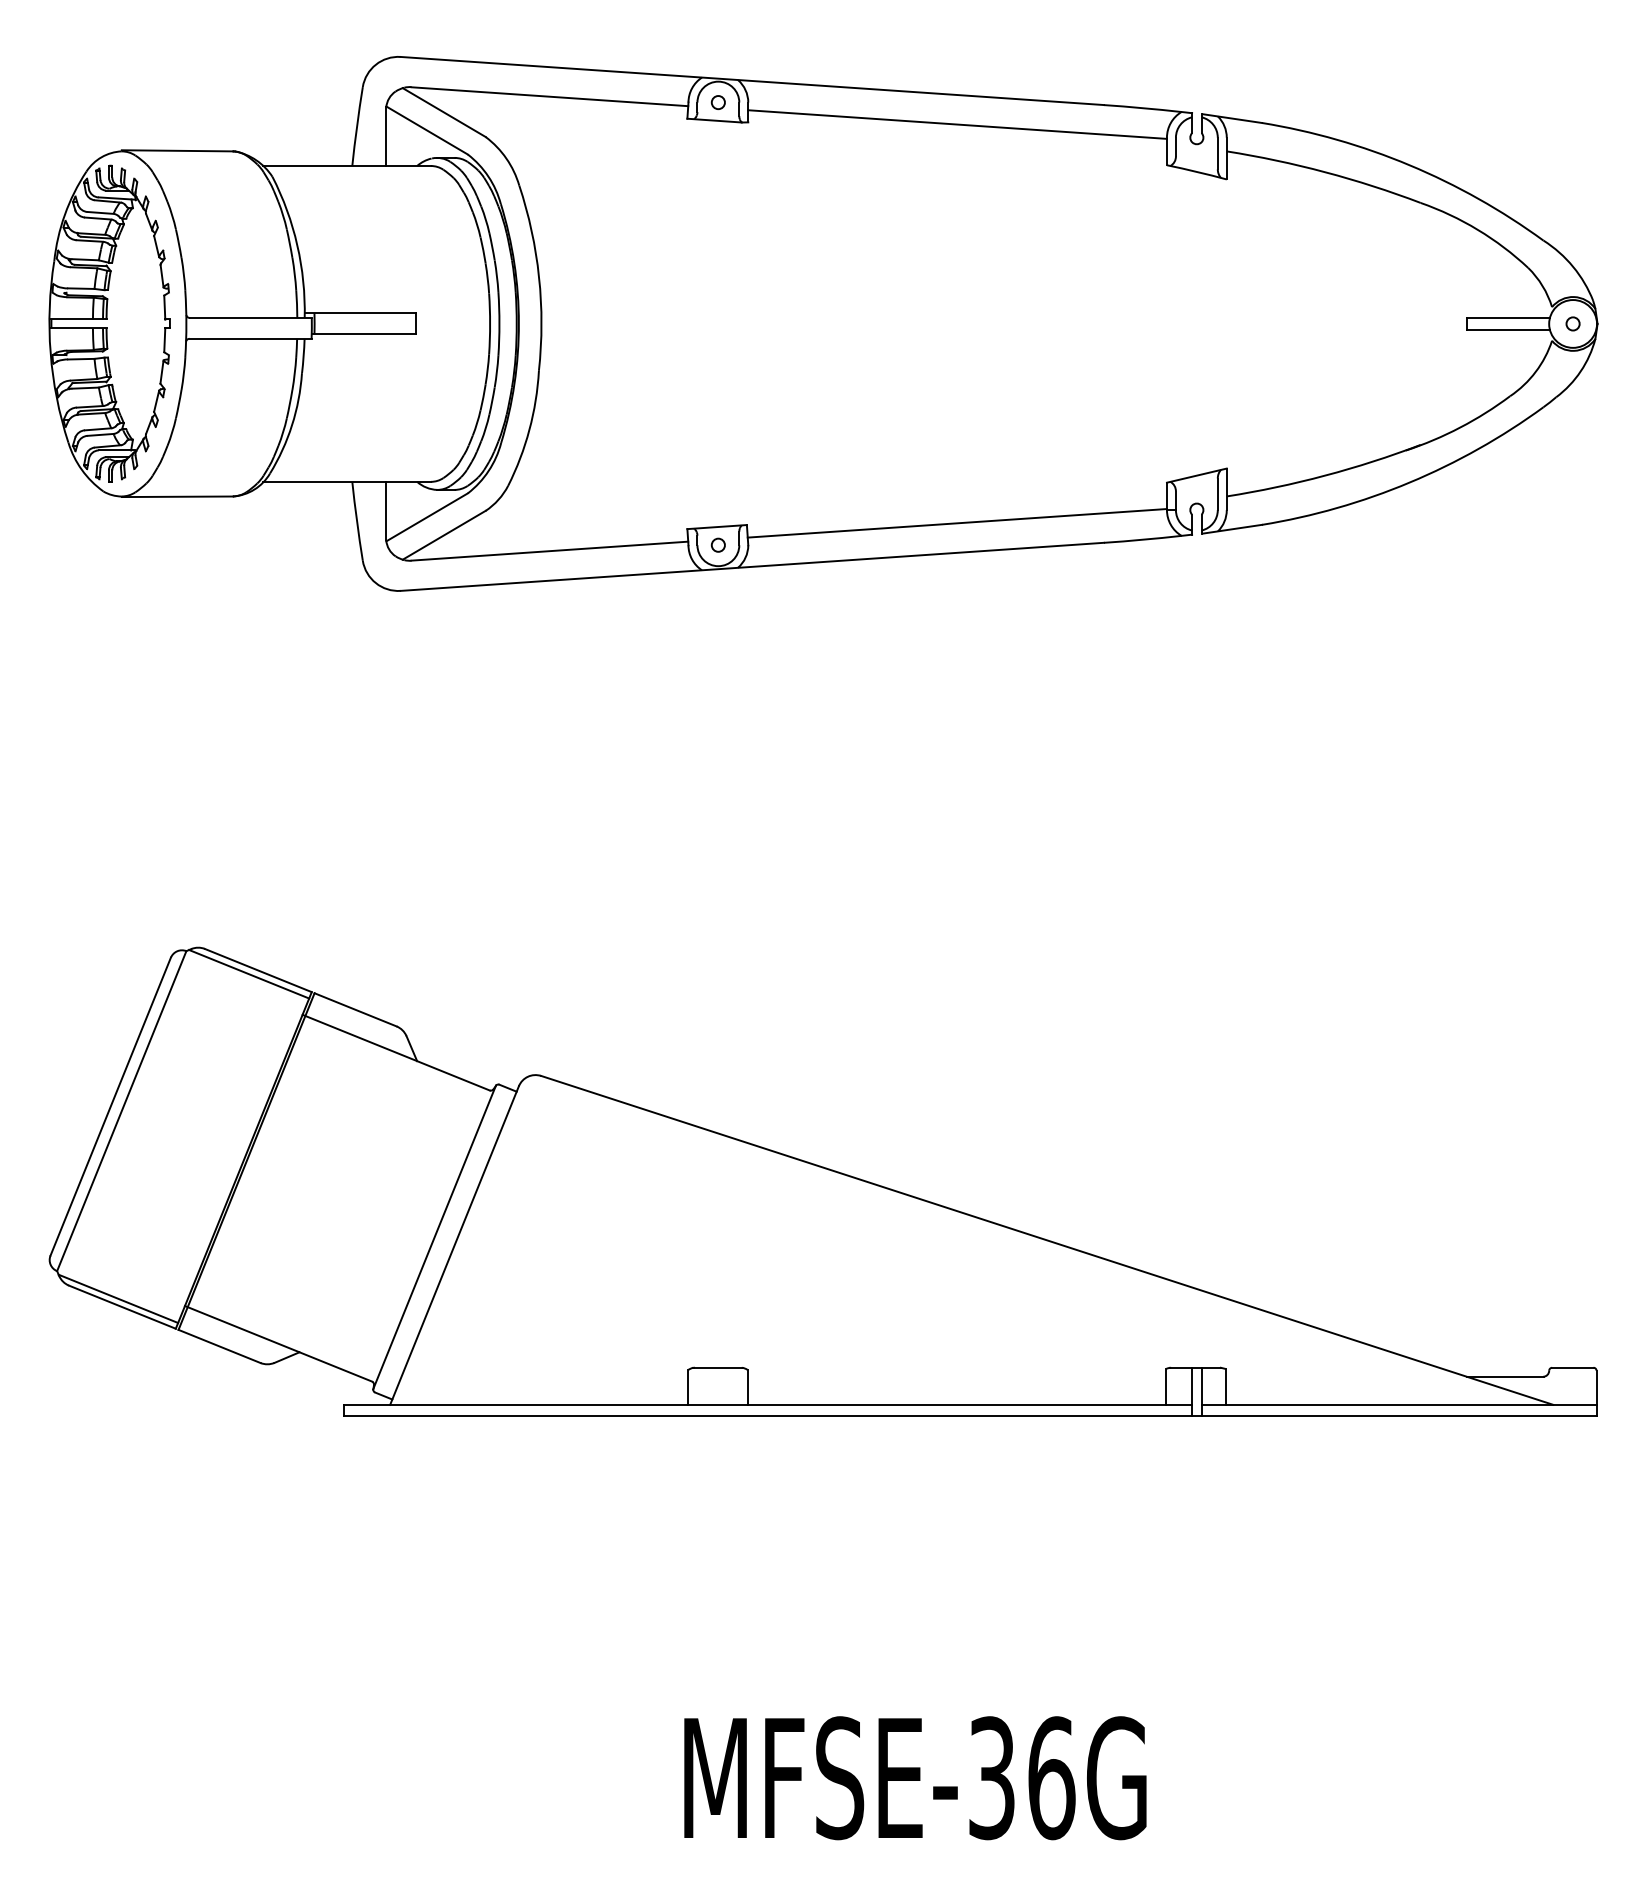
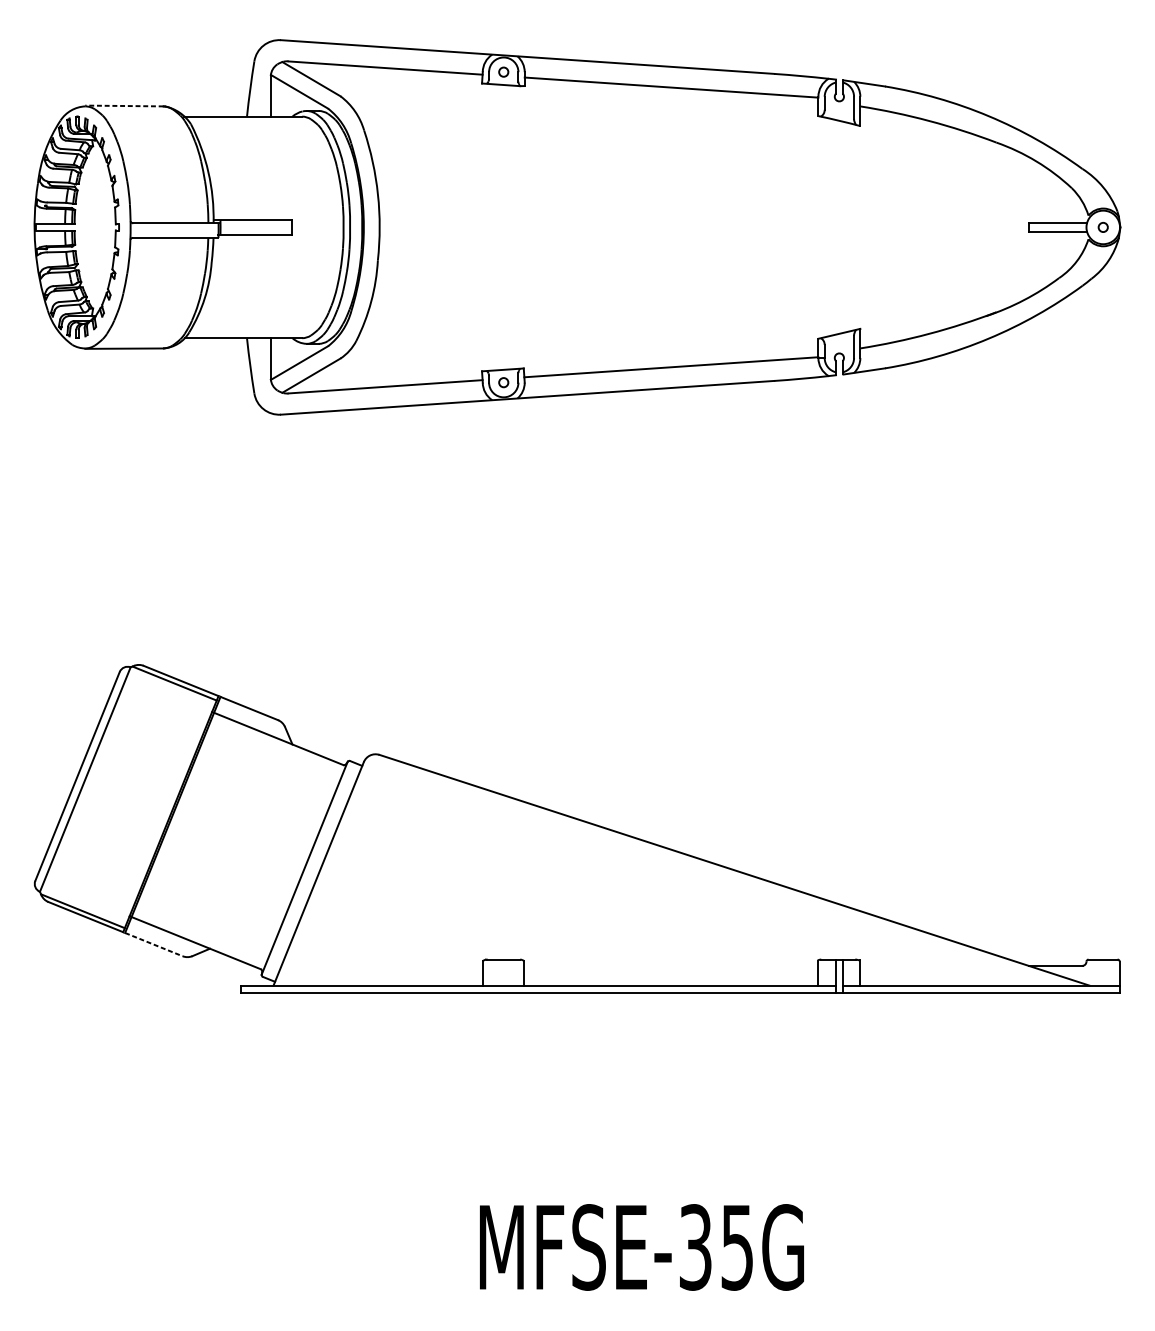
line: (177, 150) -> (124, 105), solid -> dashed
line: (220, 1346) -> (154, 944), solid -> dashed
text: (1051, 1778) -> (737, 1247), MFSE-36G -> MFSE-35G

